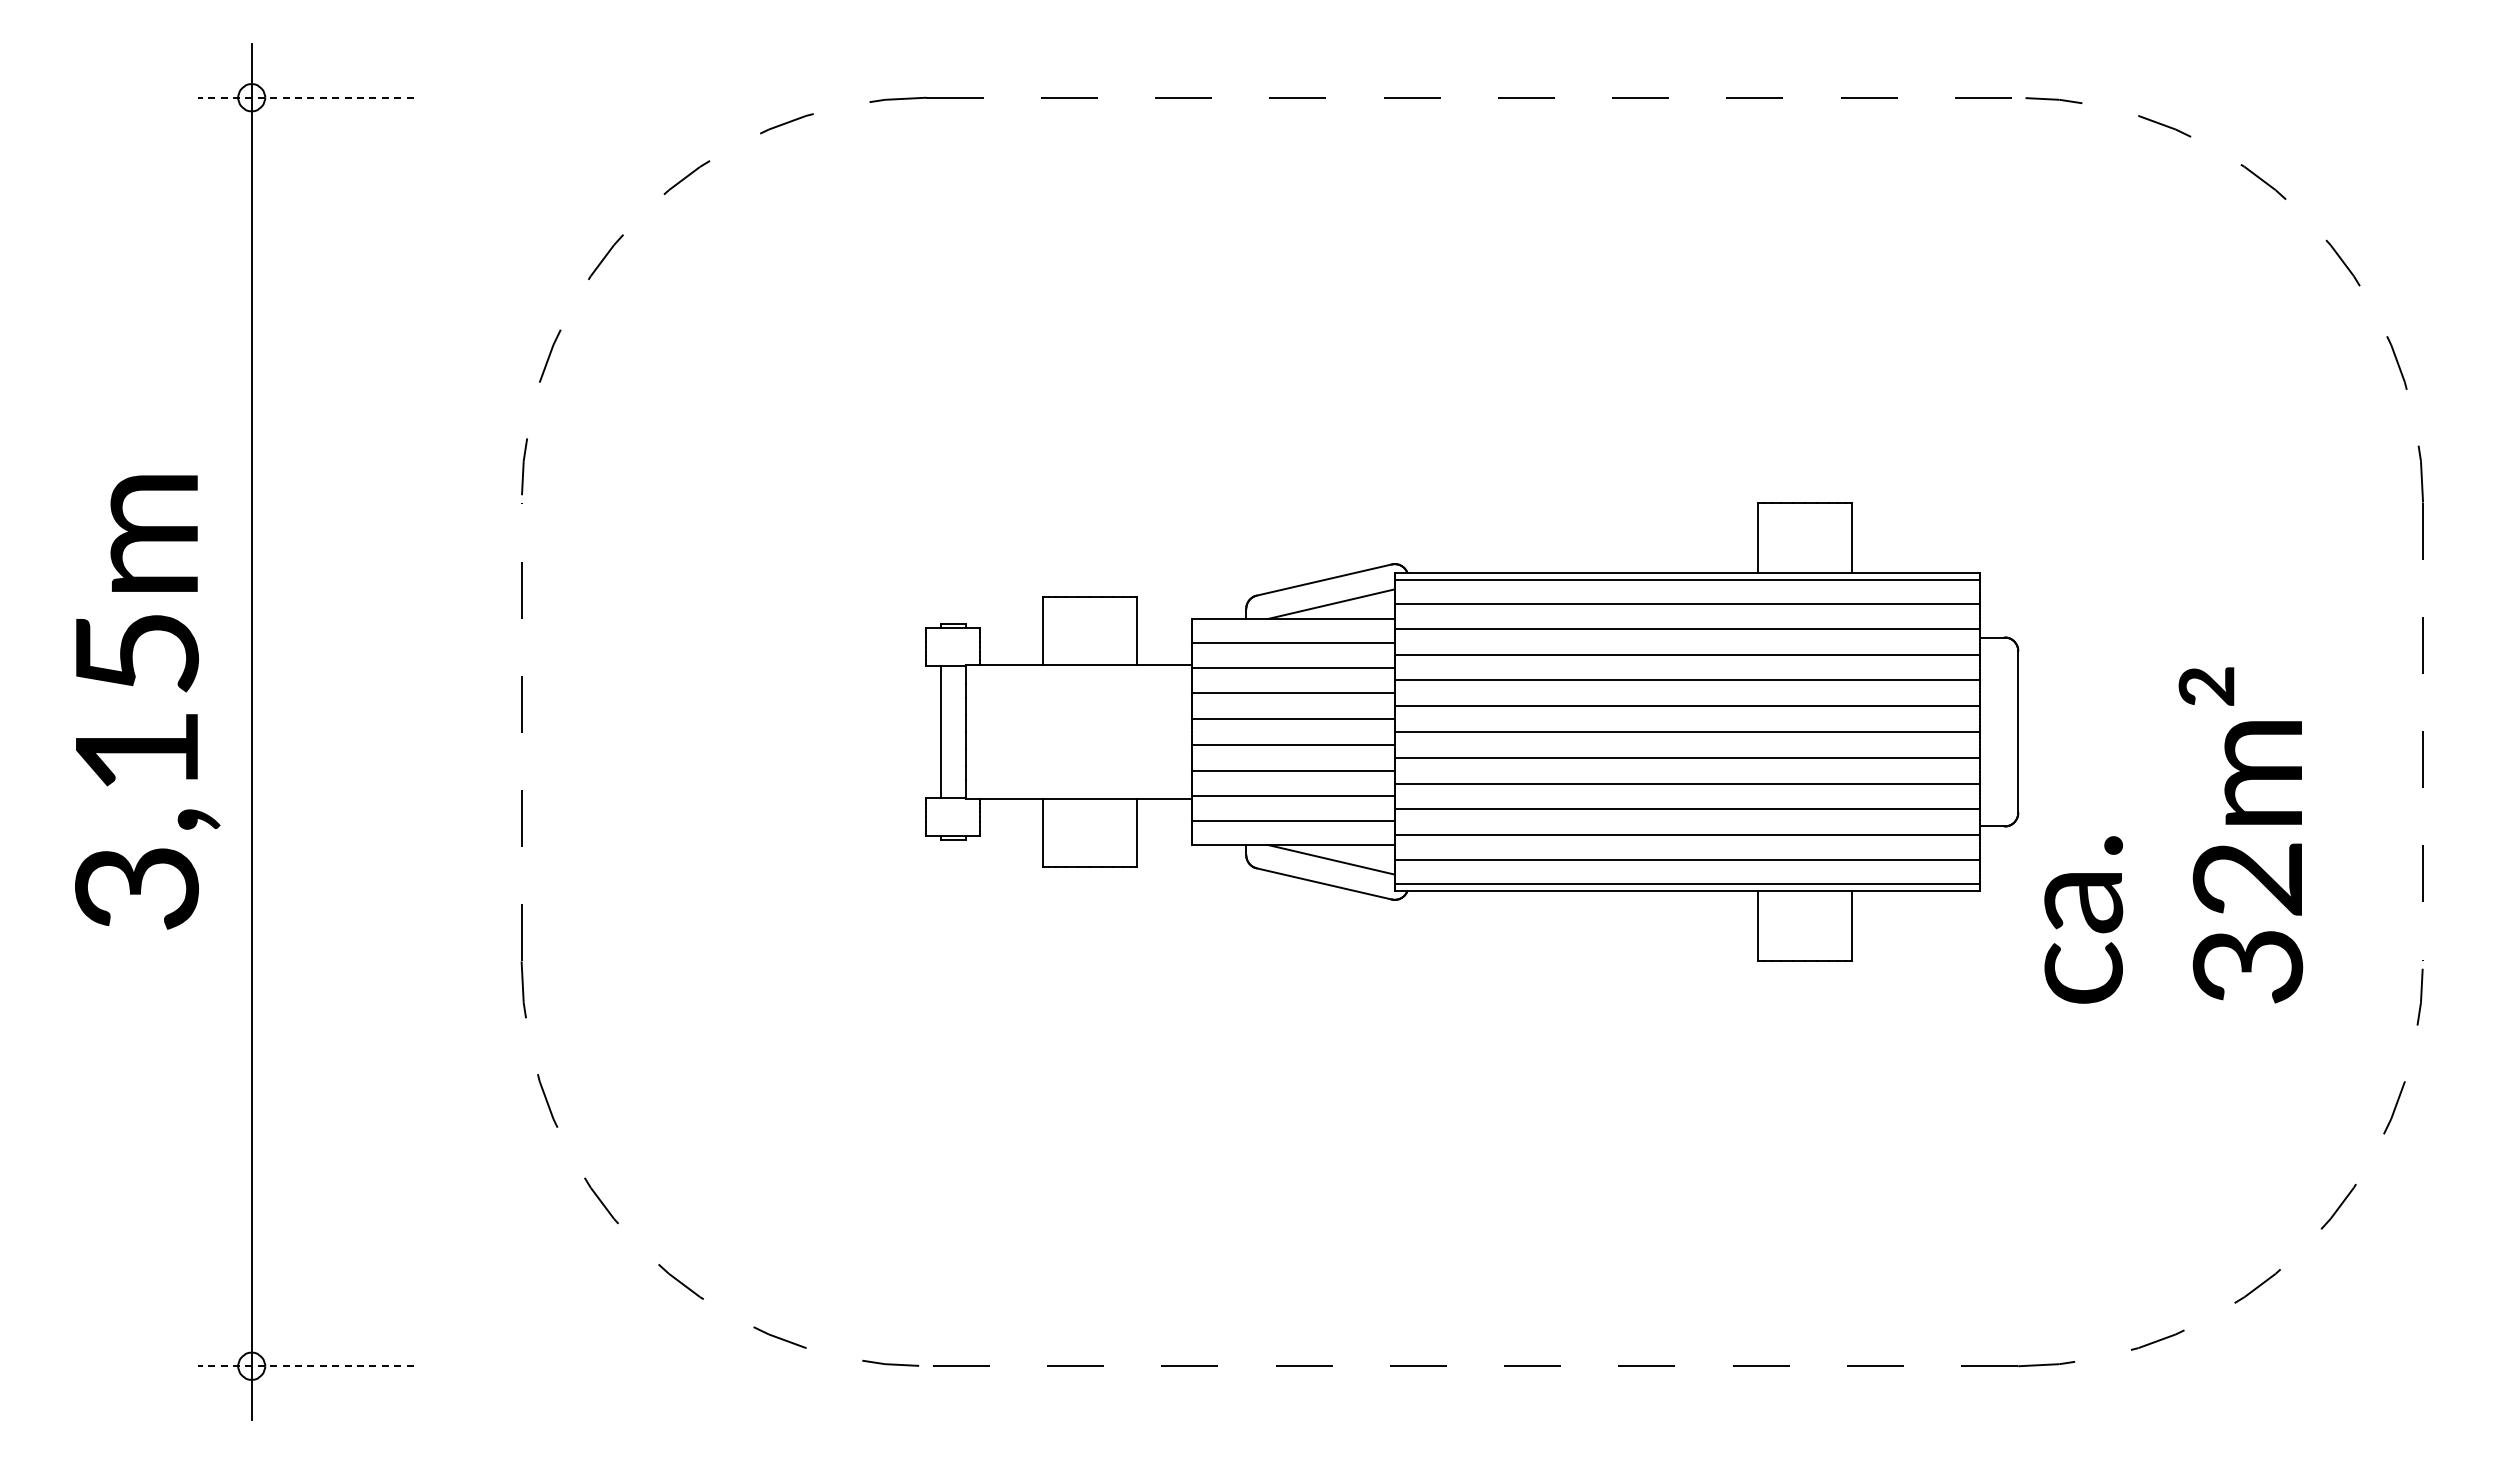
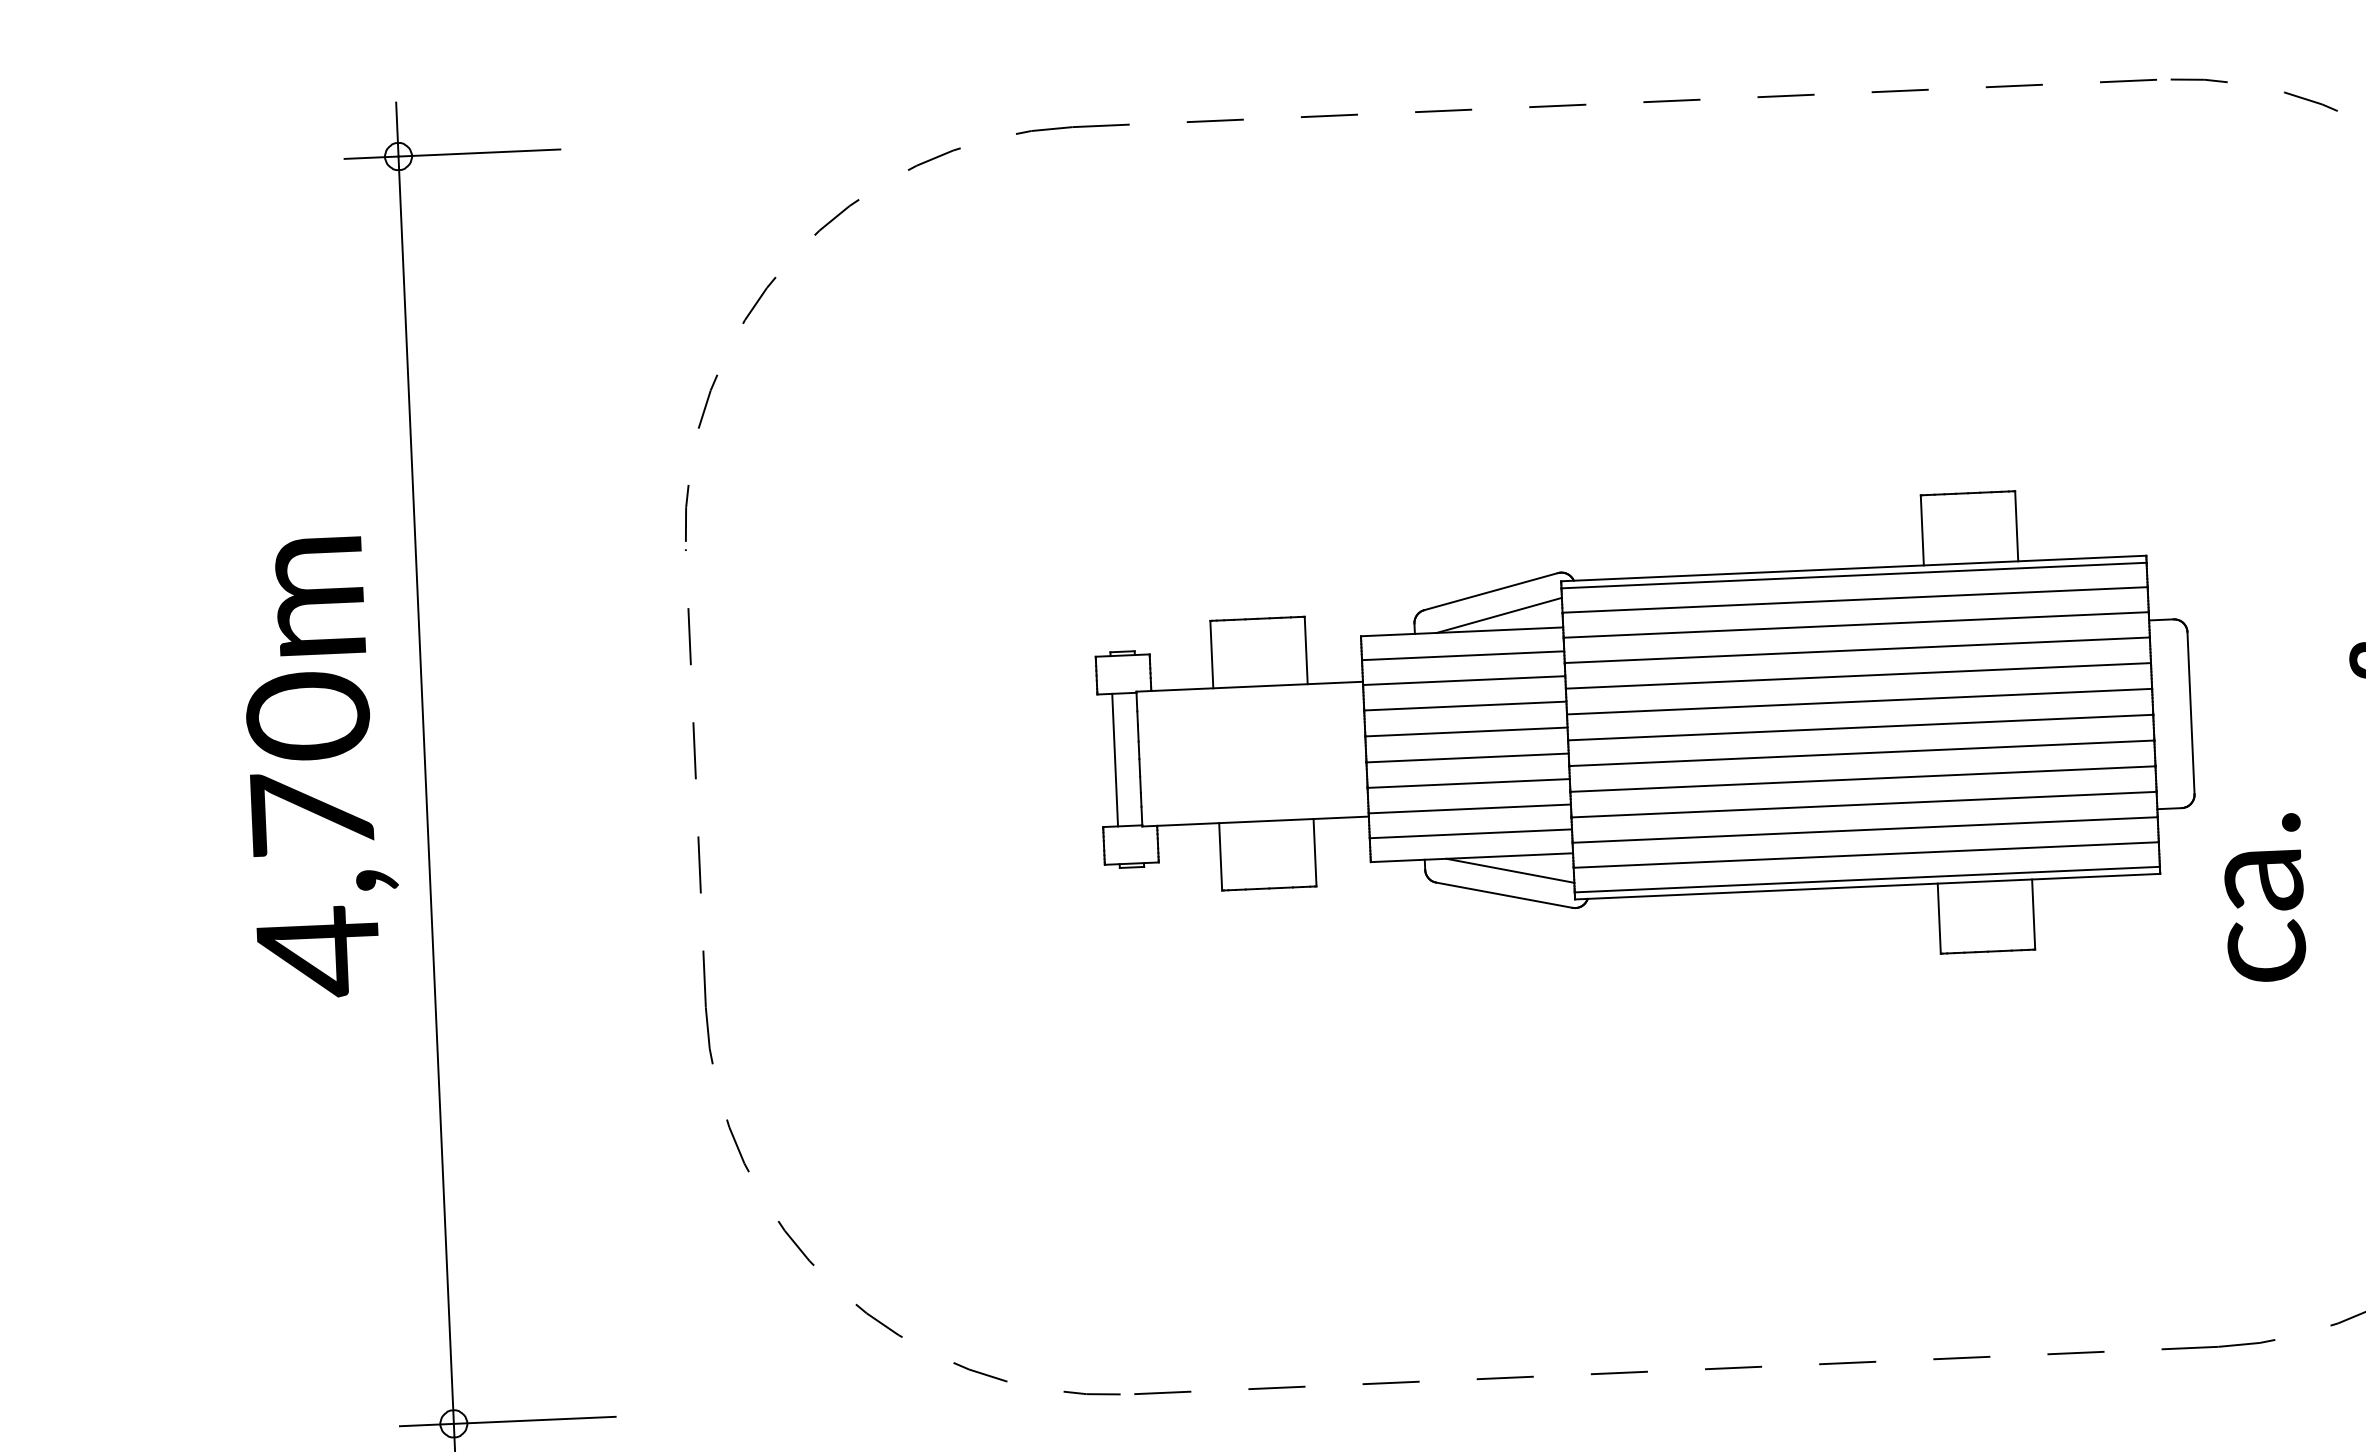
line: (305, 97) -> (452, 153), dashed -> solid
text: (136, 772) -> (312, 835), 3,15m -> 4,70m
line: (305, 1366) -> (507, 1421), dashed -> solid

